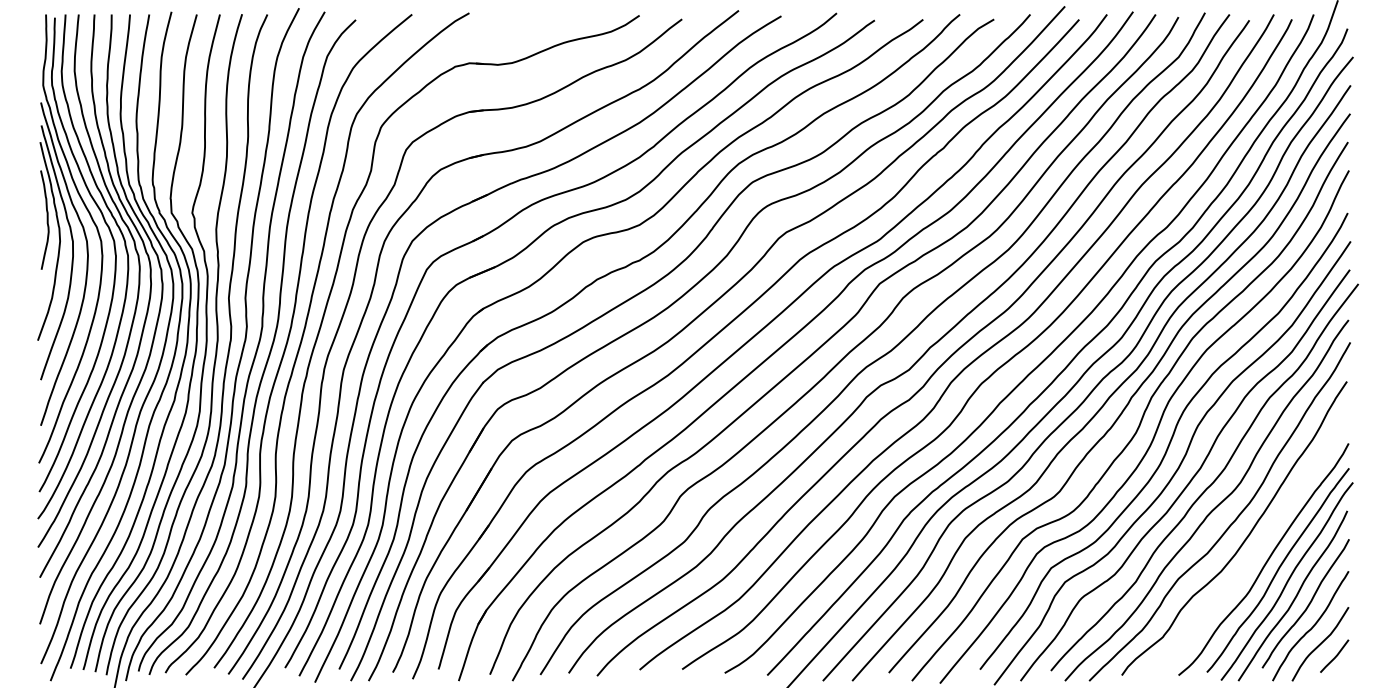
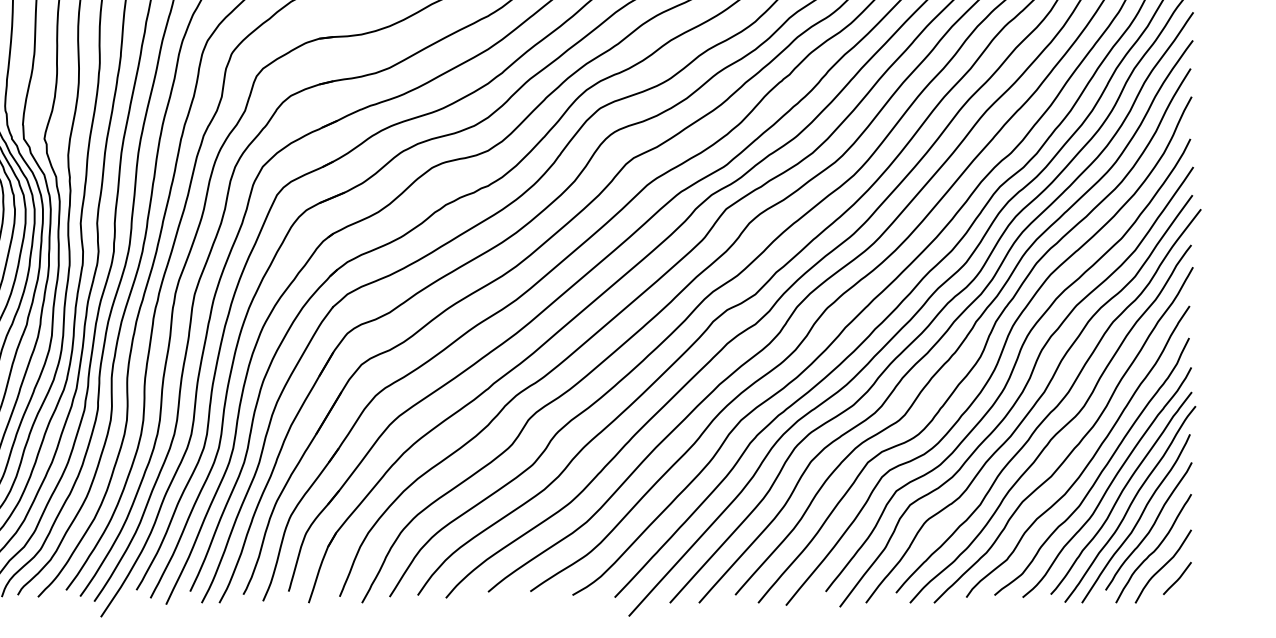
curve: (1256, 549) -> (1099, 472), added

